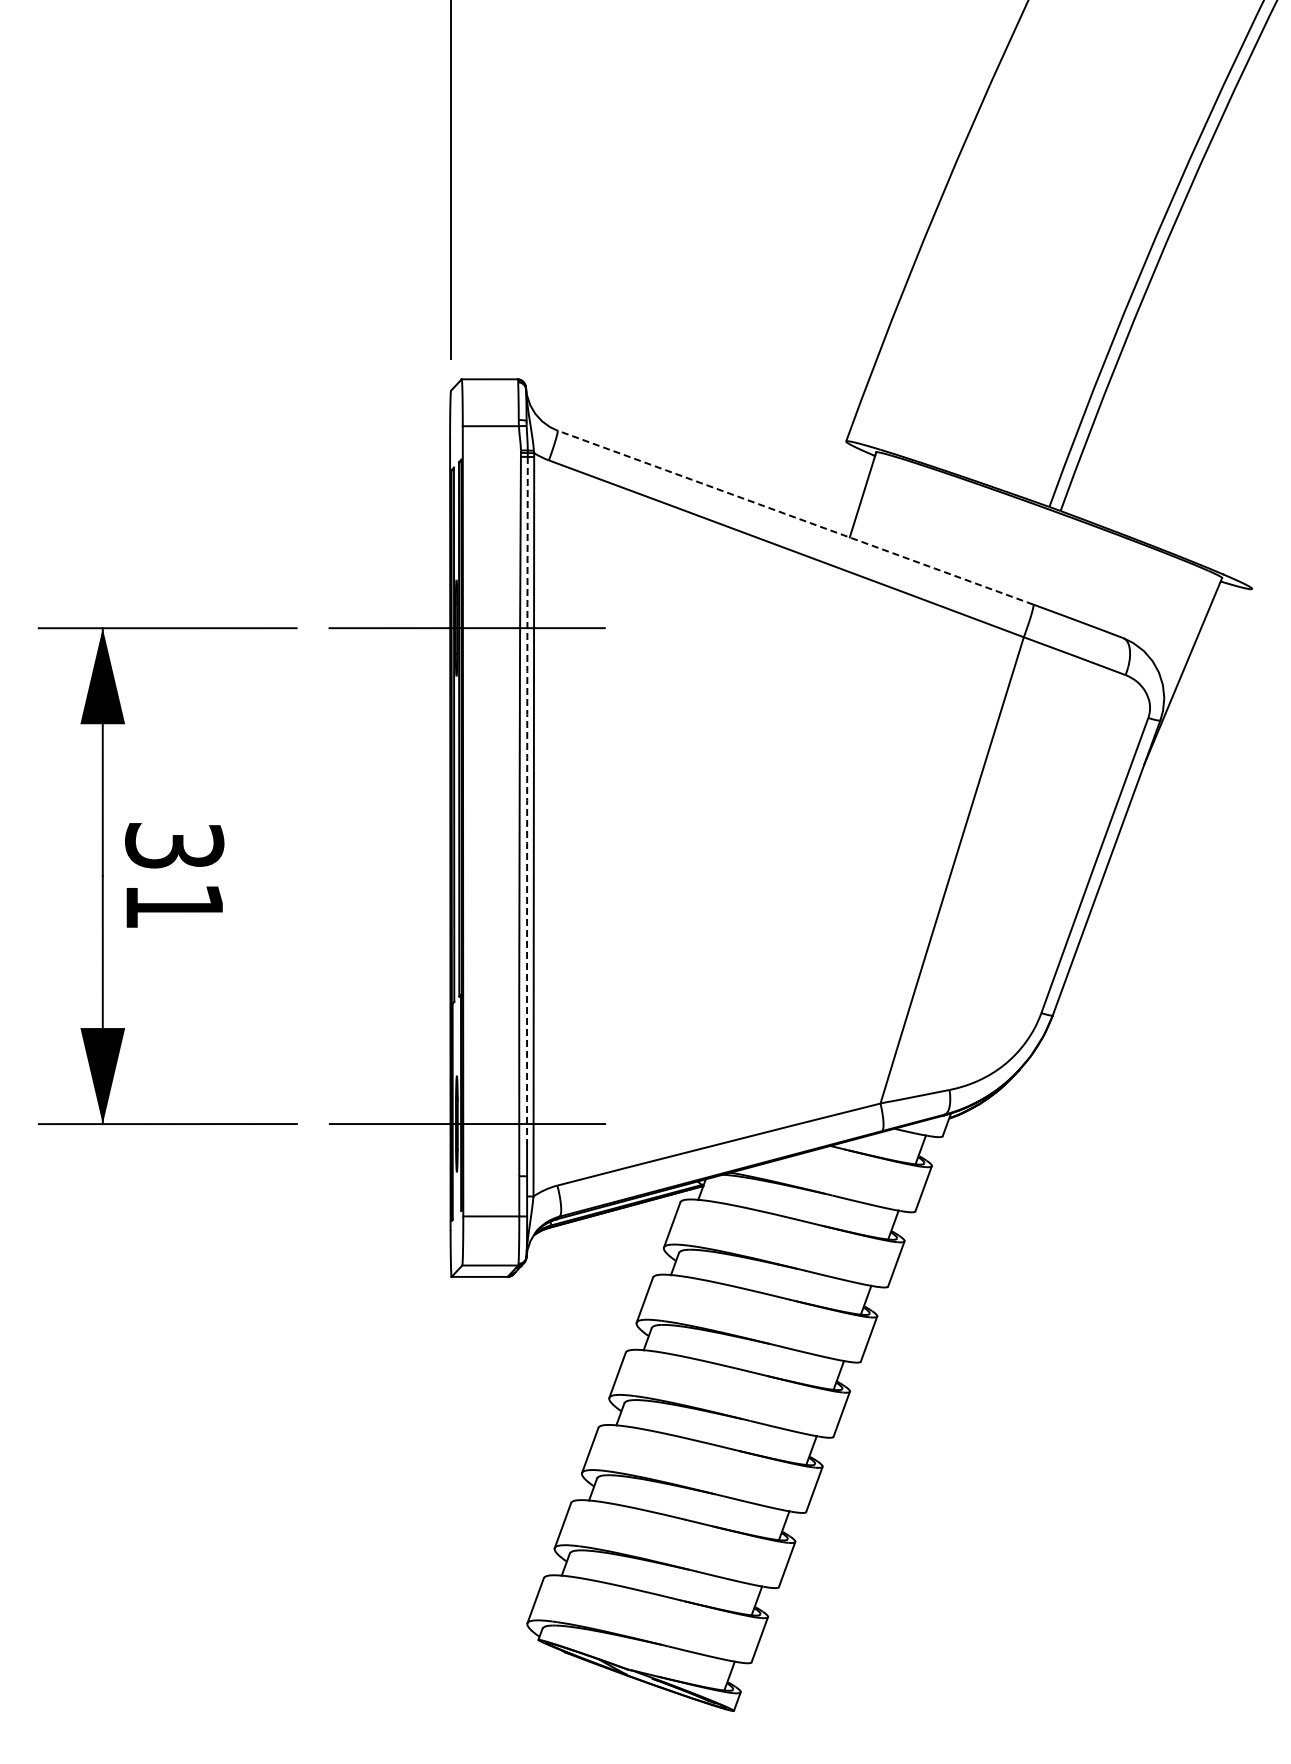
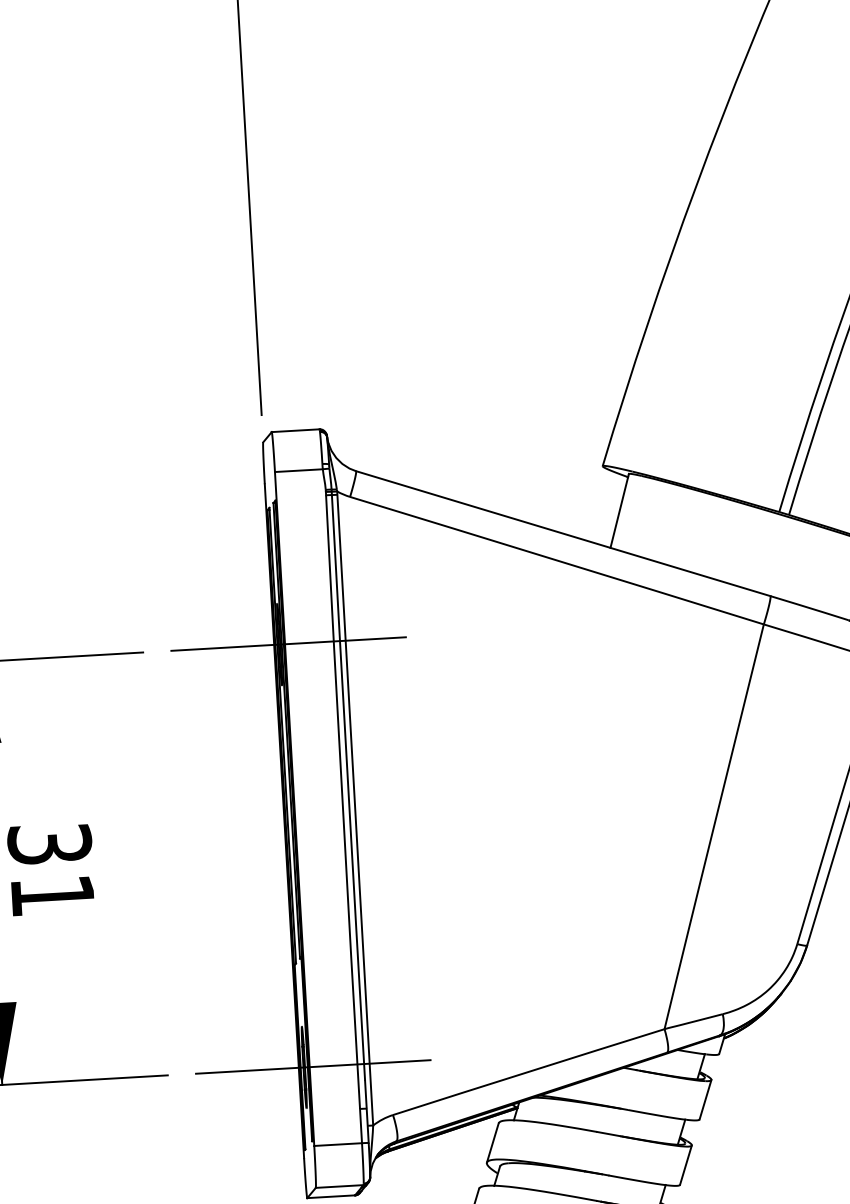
line: (794, 517) -> (562, 533), dashed -> solid
arc: (527, 800) -> (348, 788), dashed -> solid

